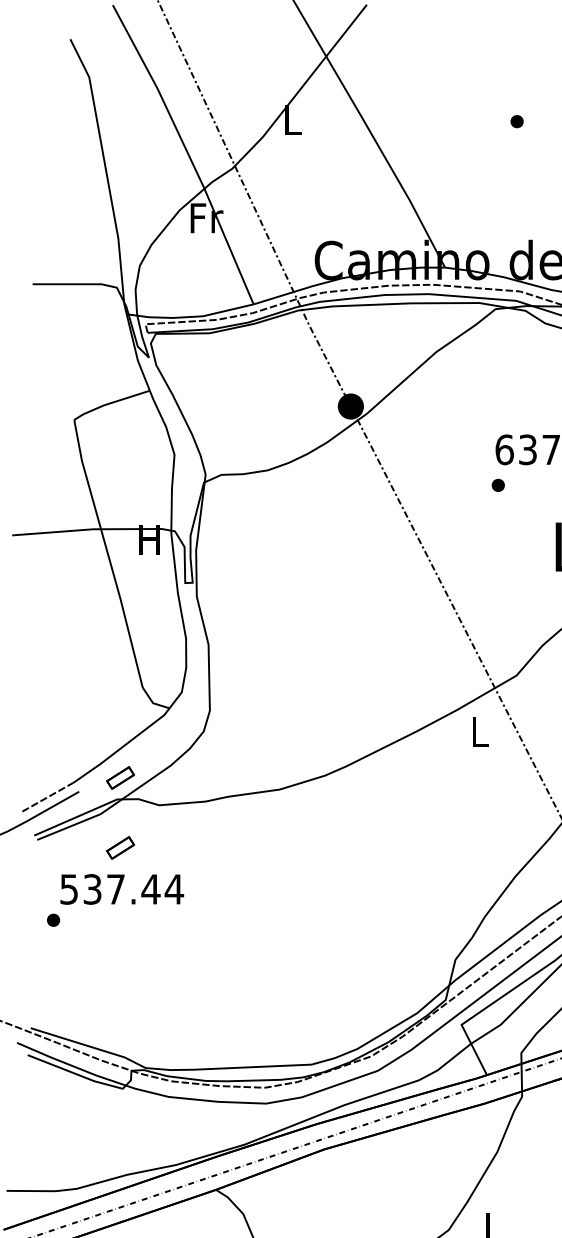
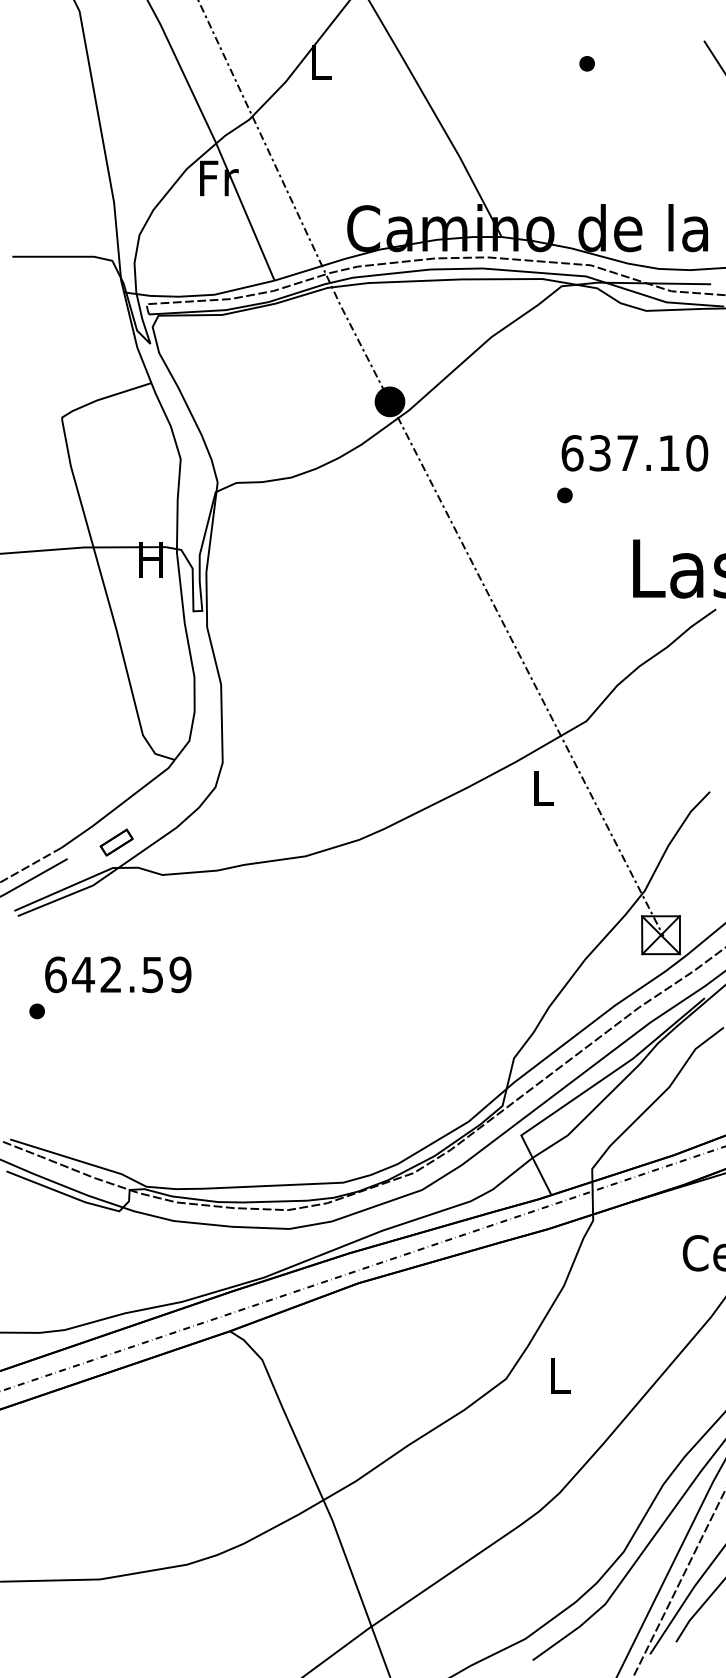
part: (120, 847) -> (116, 925), removed
text: (122, 889) -> (118, 974), 537.44 -> 642.59

